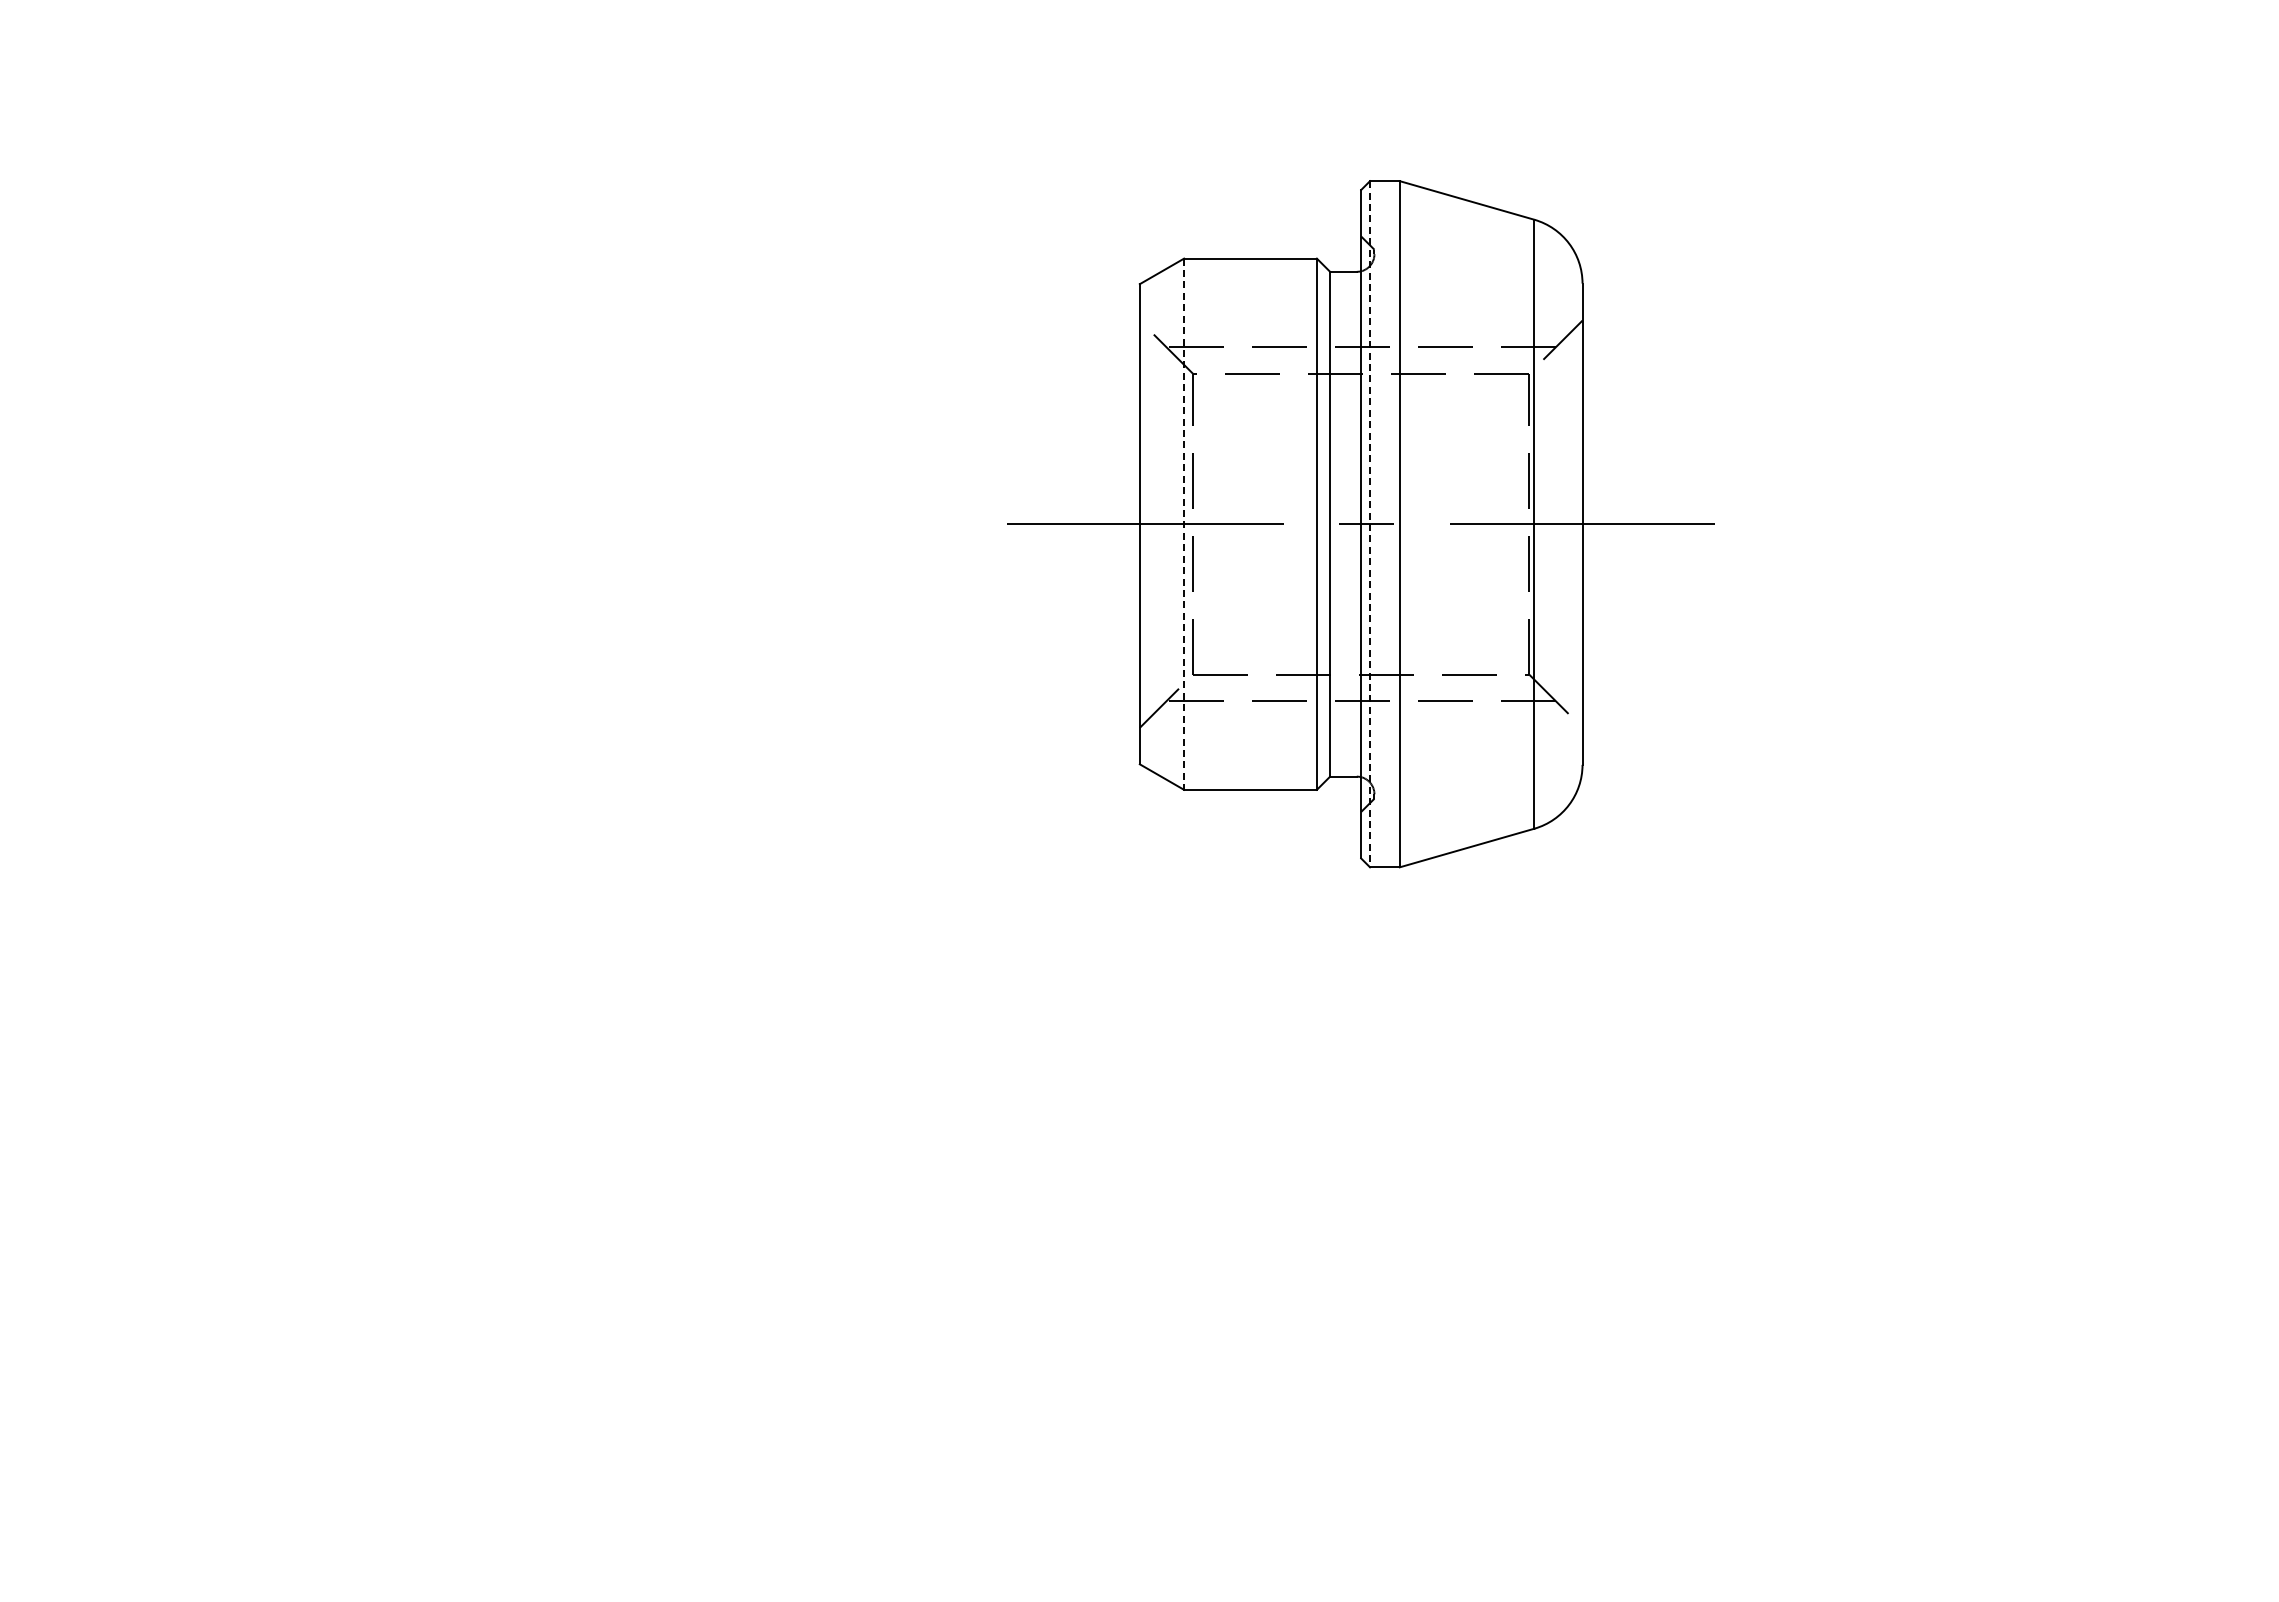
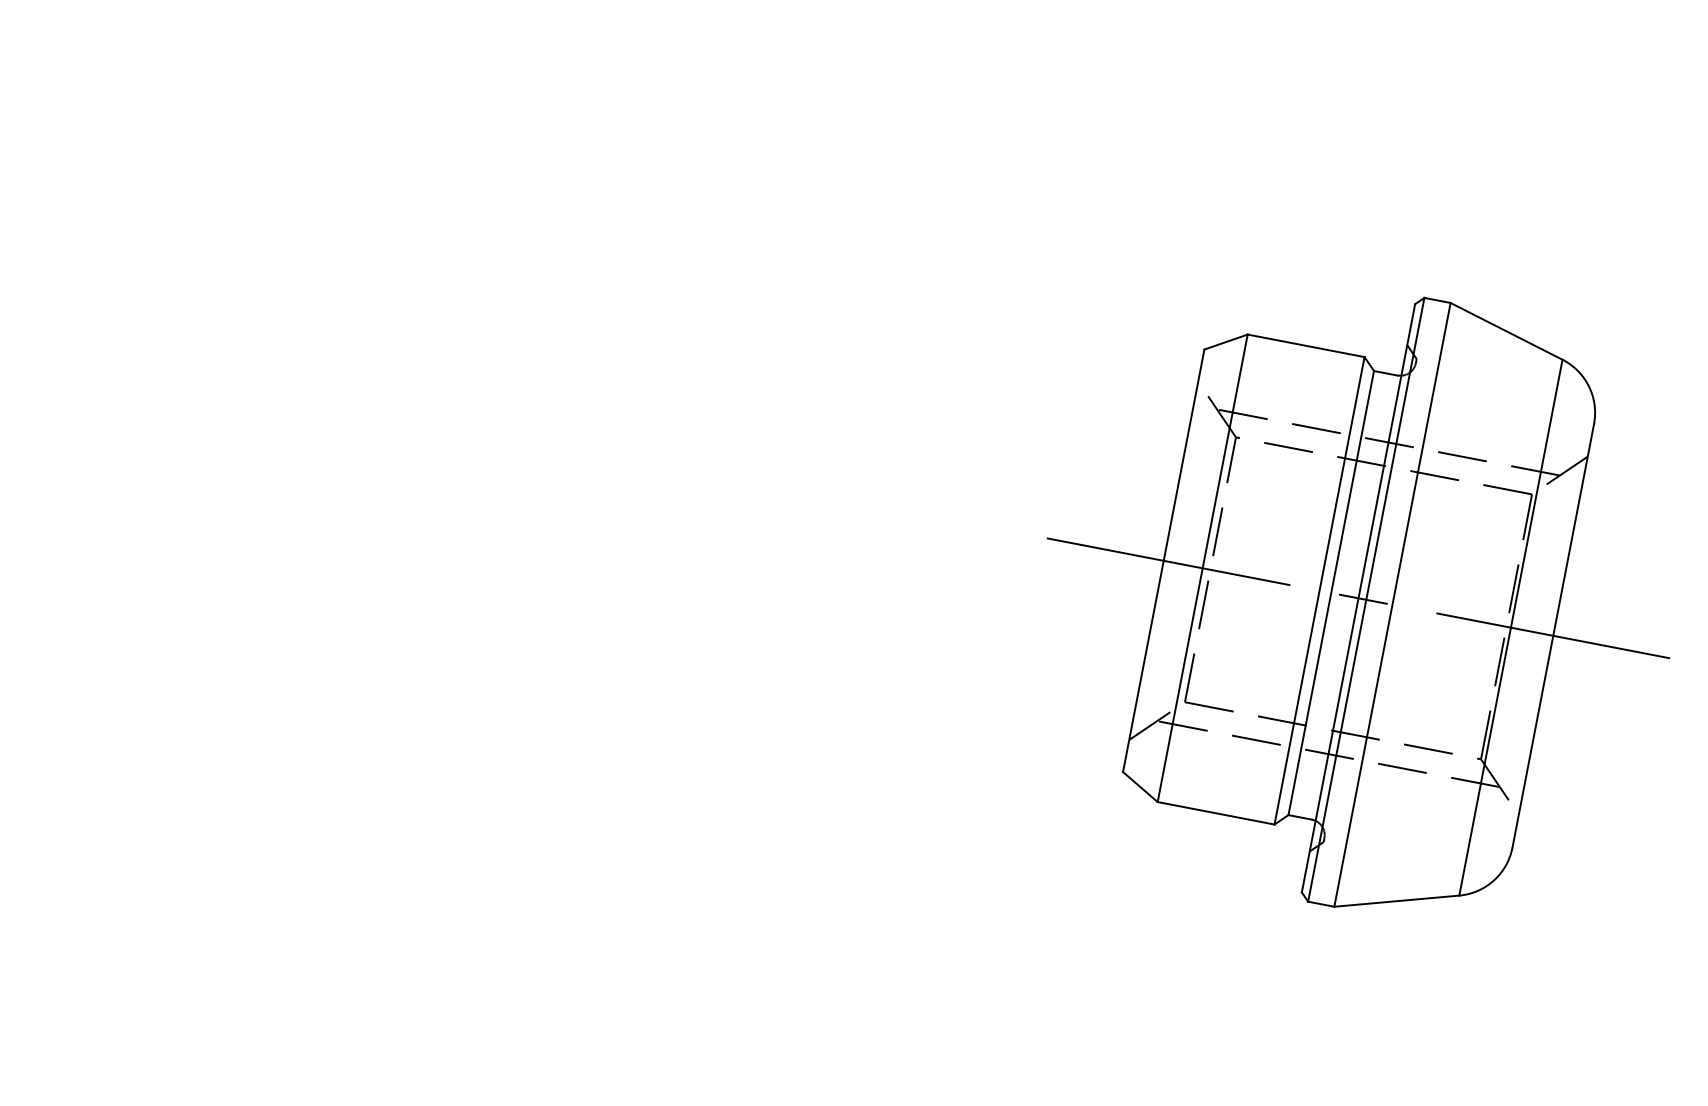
line: (1184, 524) -> (1202, 568), dashed -> solid
line: (1370, 524) -> (1366, 600), dashed -> solid

